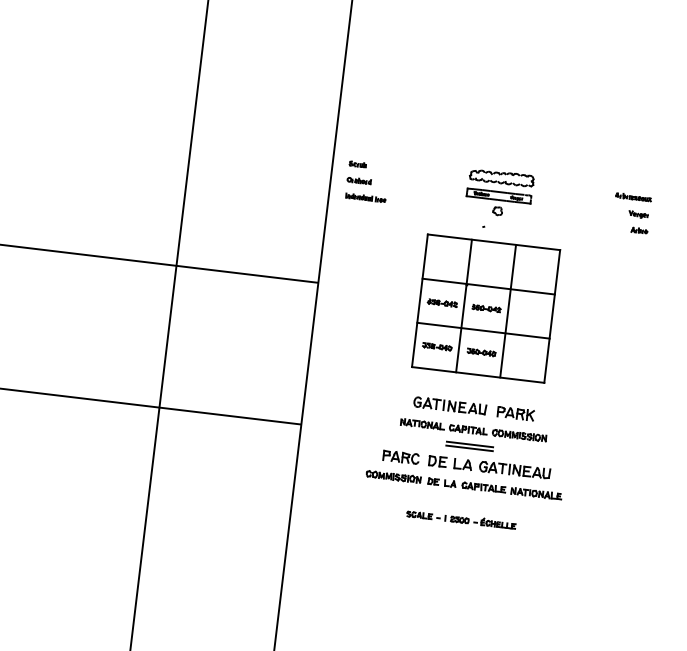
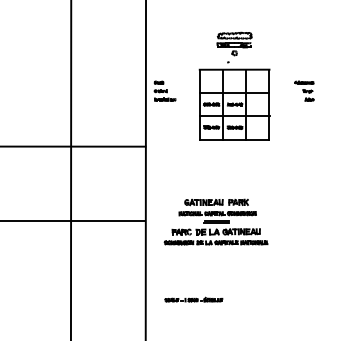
part: (490, 272) -> (234, 85), moved
part: (467, 444) -> (215, 221), moved
part: (460, 518) -> (193, 299), moved

